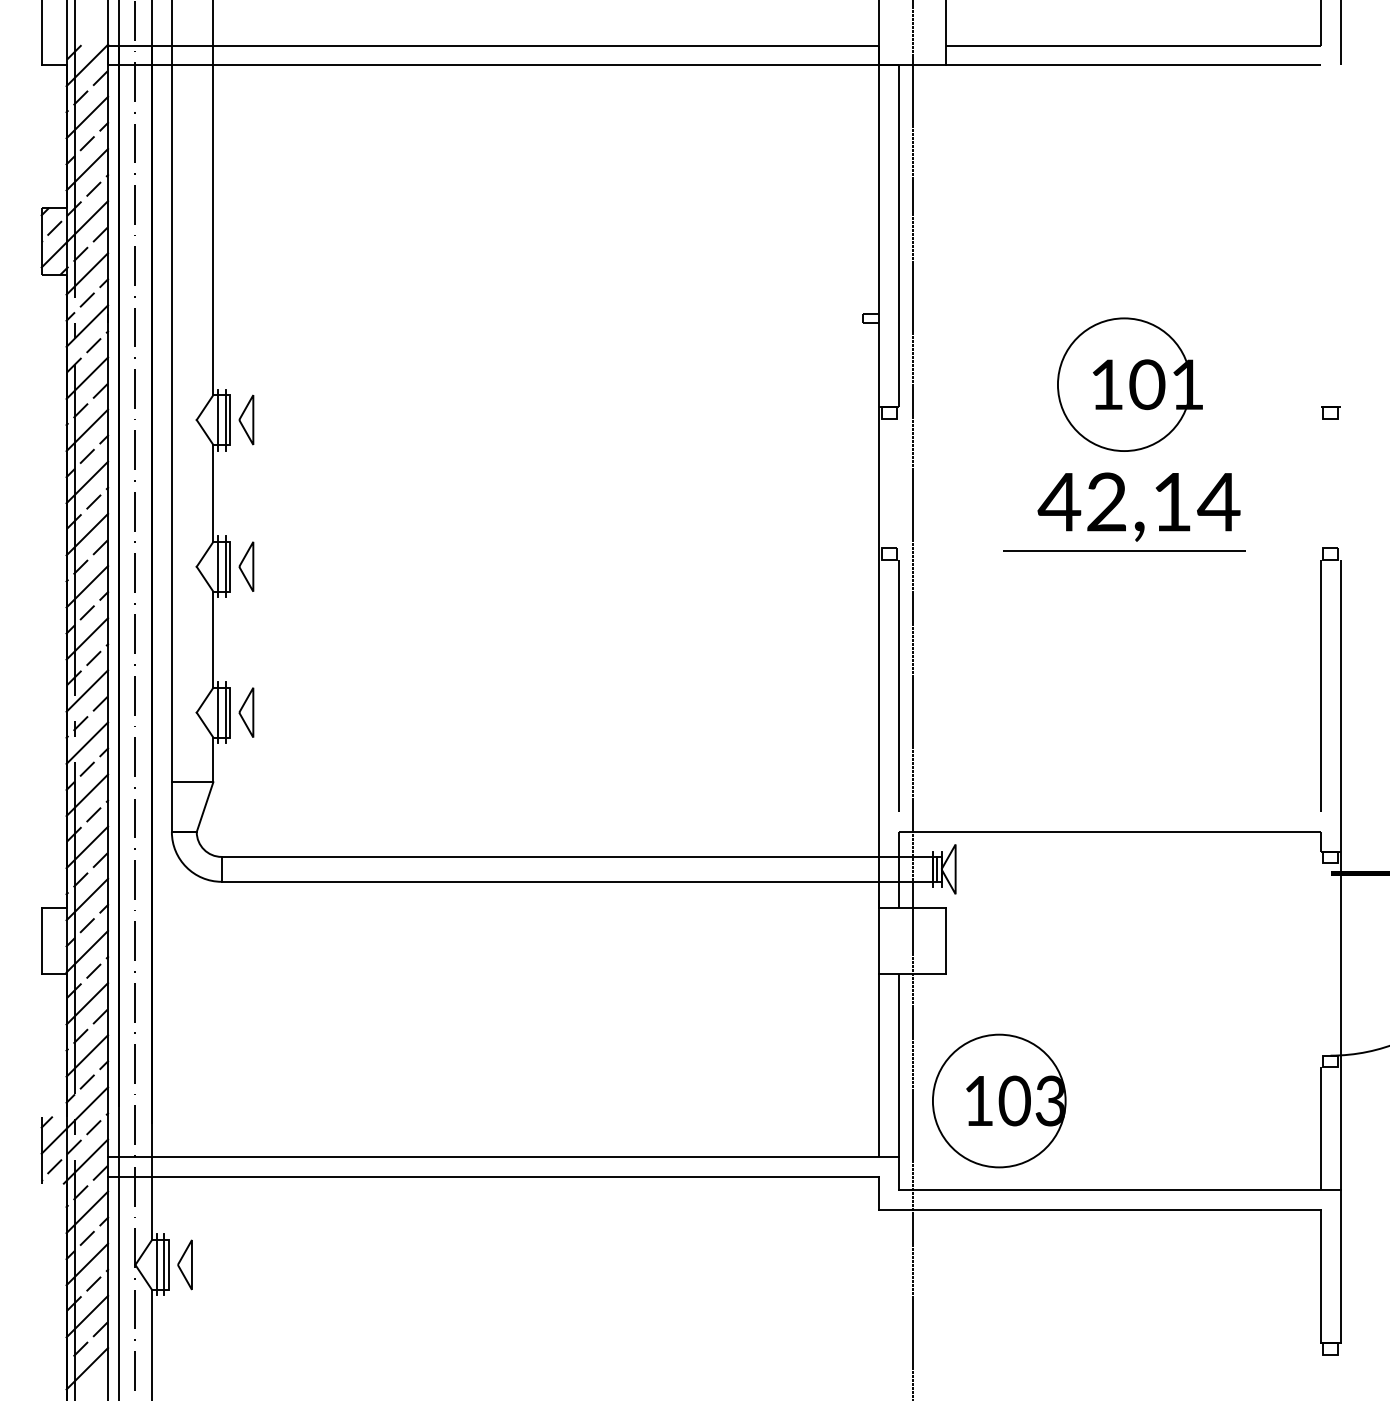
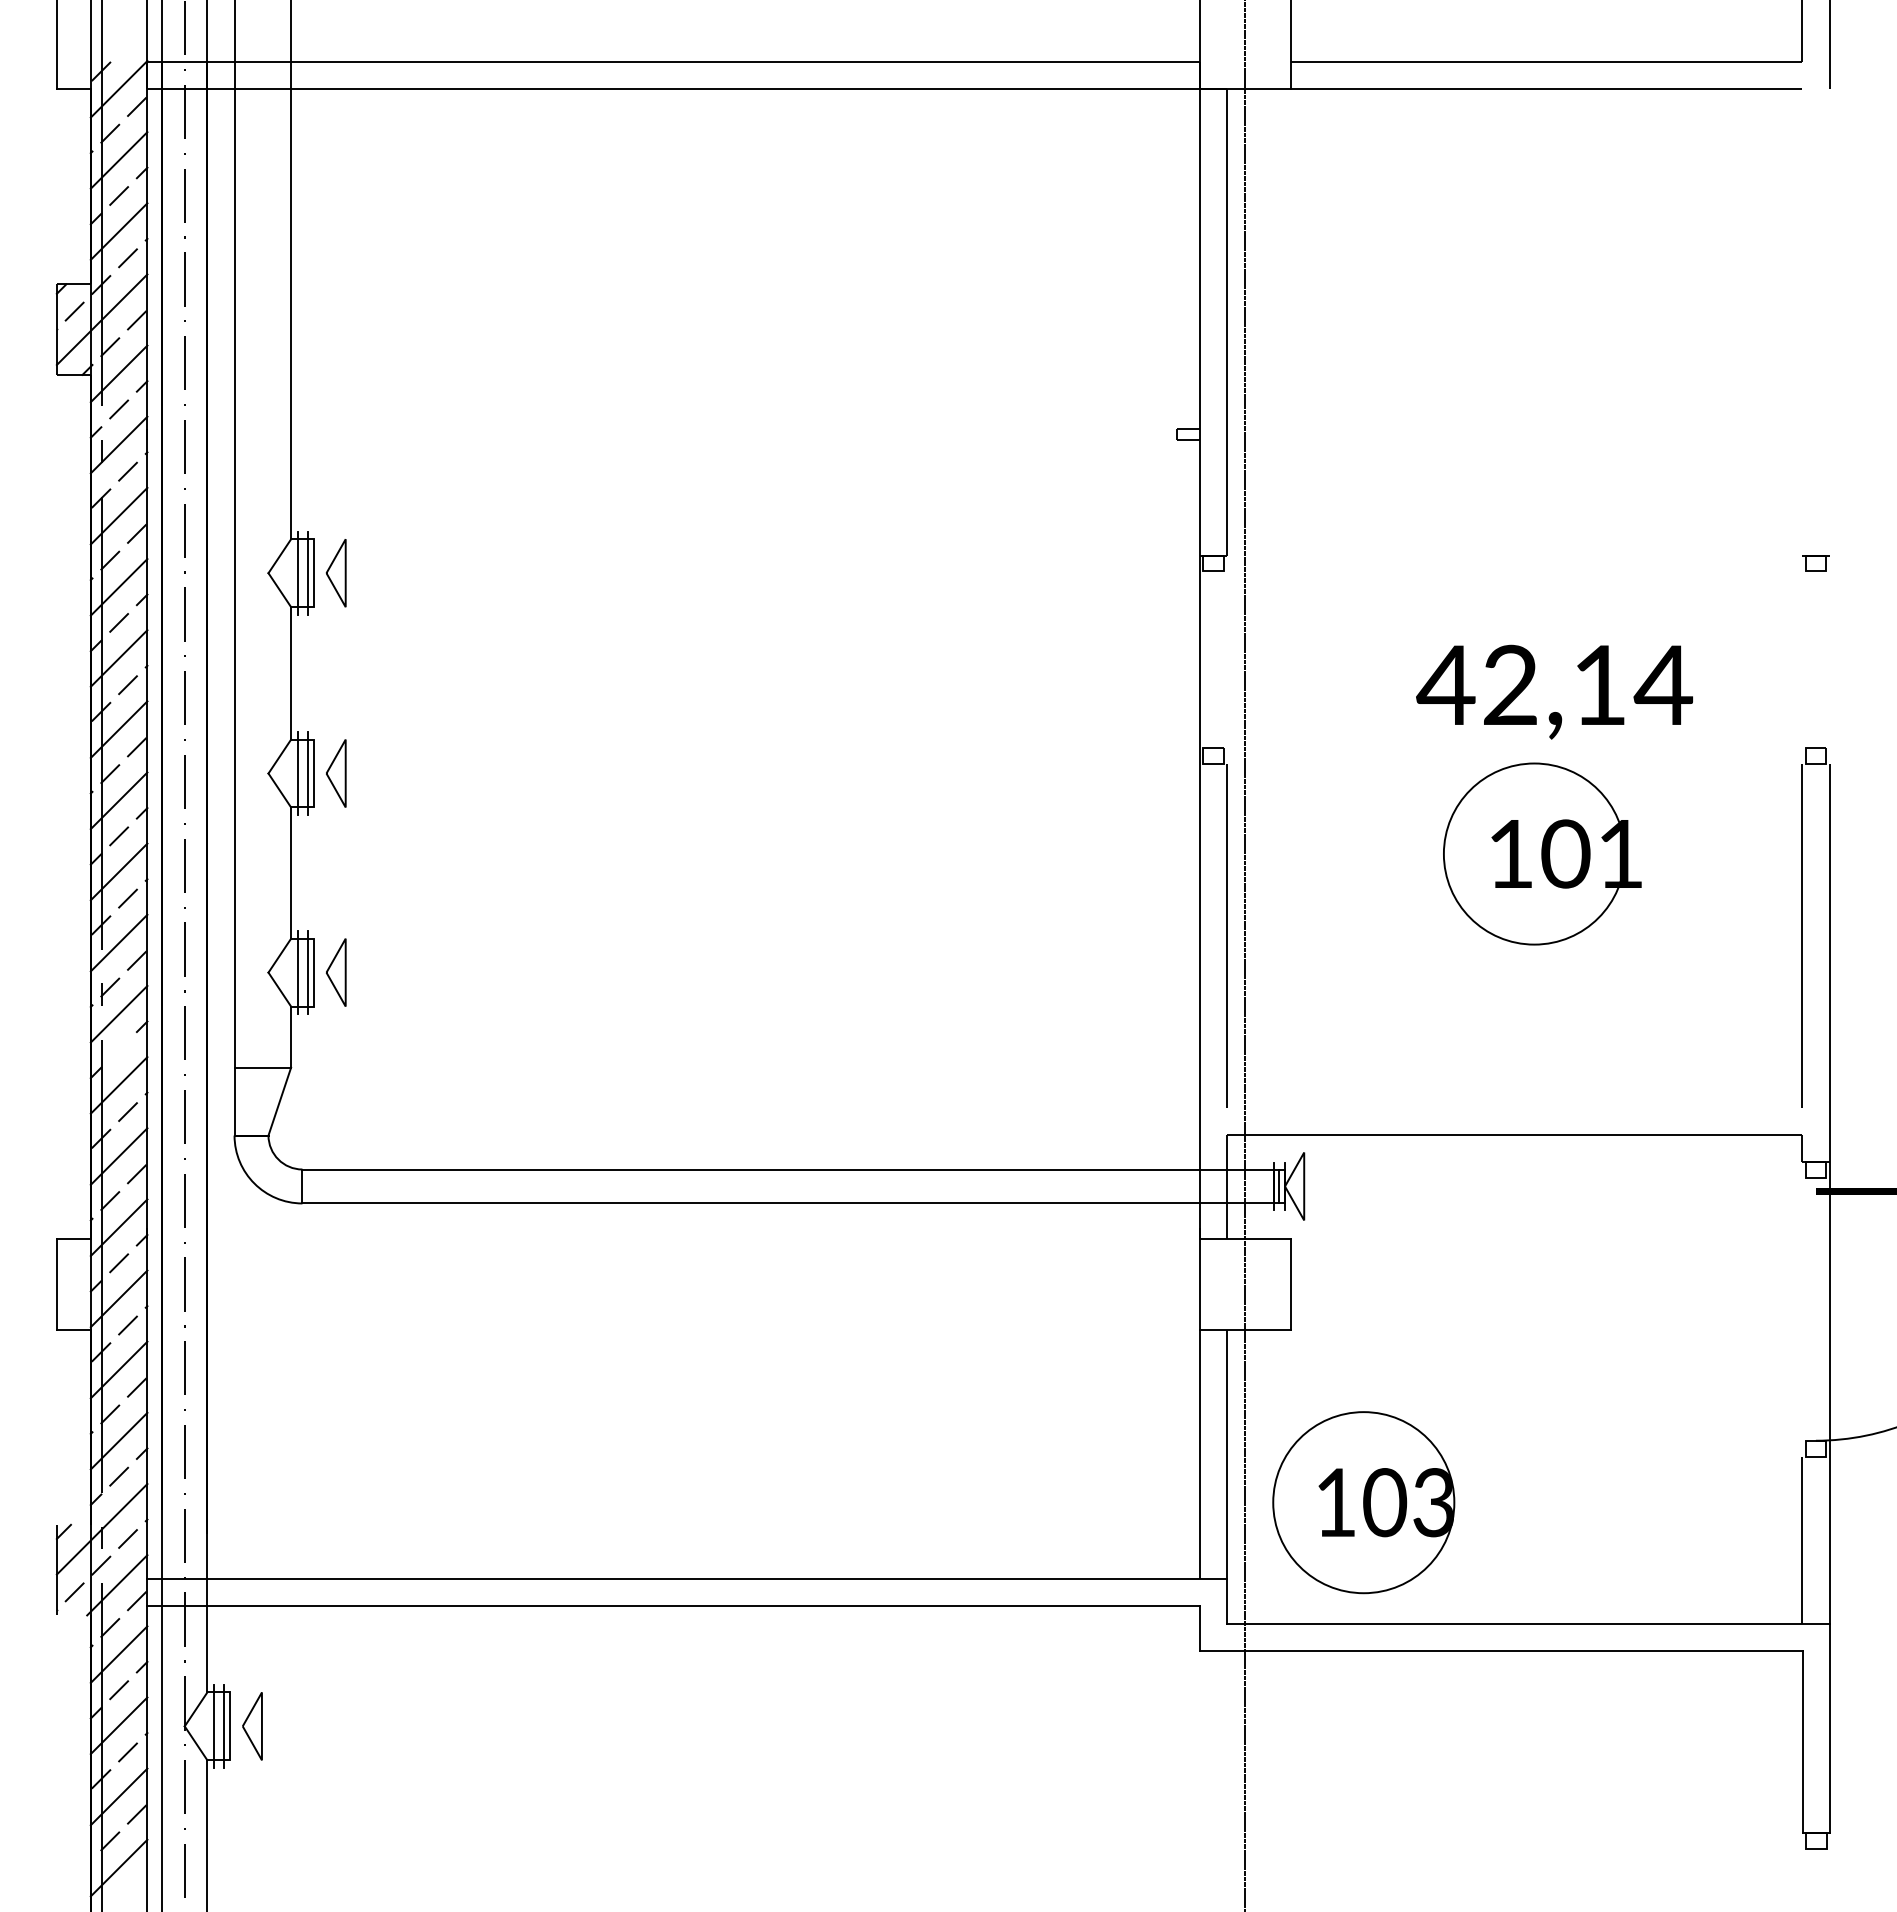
part: (1130, 384) -> (1542, 853), moved
line: (1124, 549) -> (1534, 750), removed
line: (87, 769) -> (119, 1049), removed

